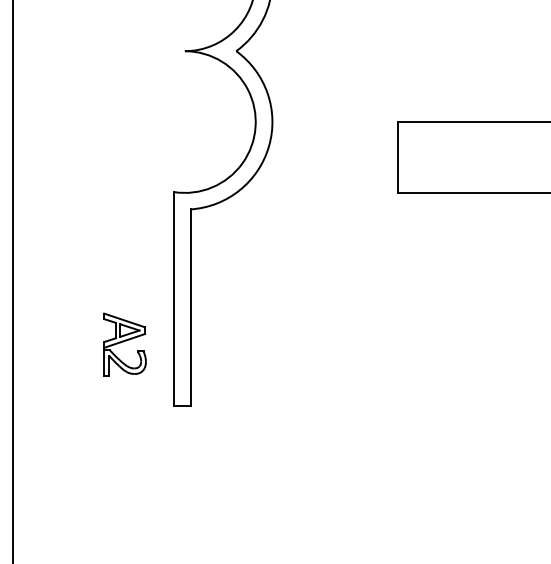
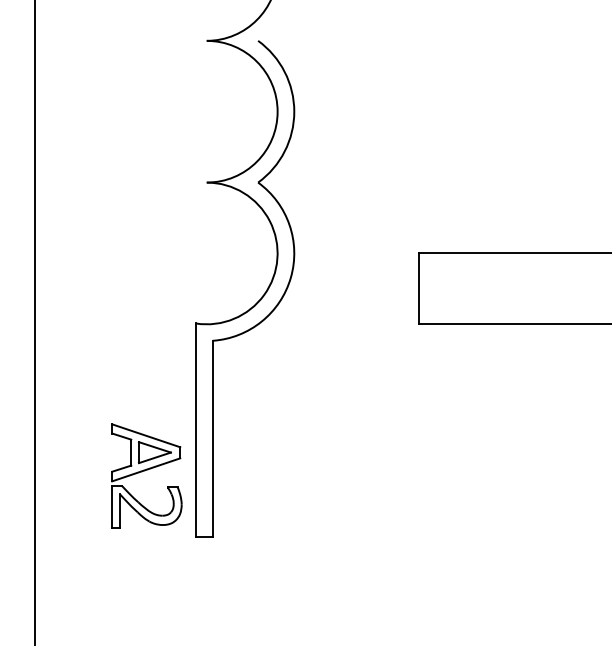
part: (124, 344) -> (146, 475), size x1.67

